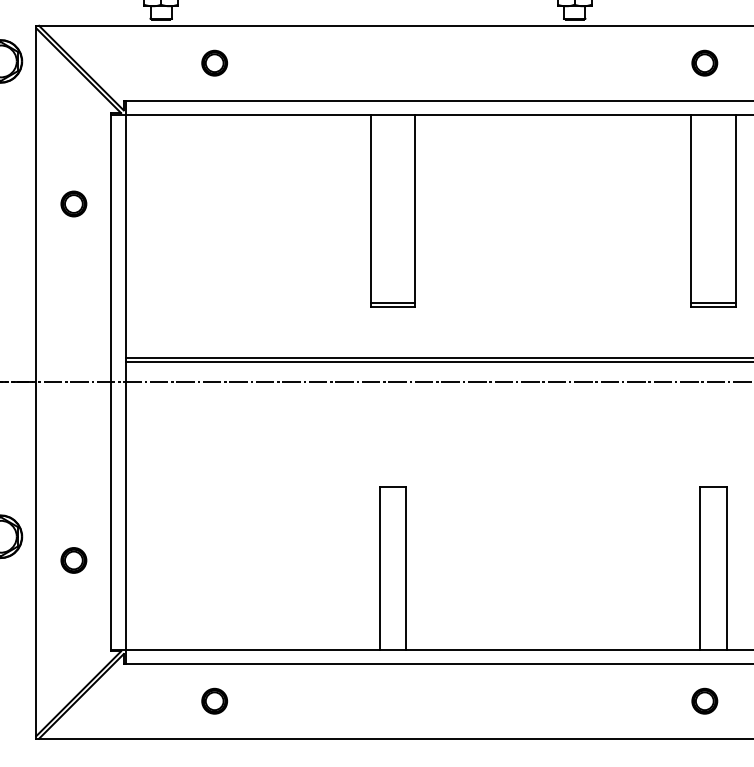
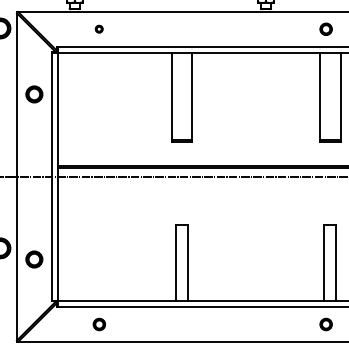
part: (212, 61) -> (98, 28), size x0.6
part: (72, 204) -> (33, 94), size x1.4
part: (72, 558) -> (33, 258), size x1.4

